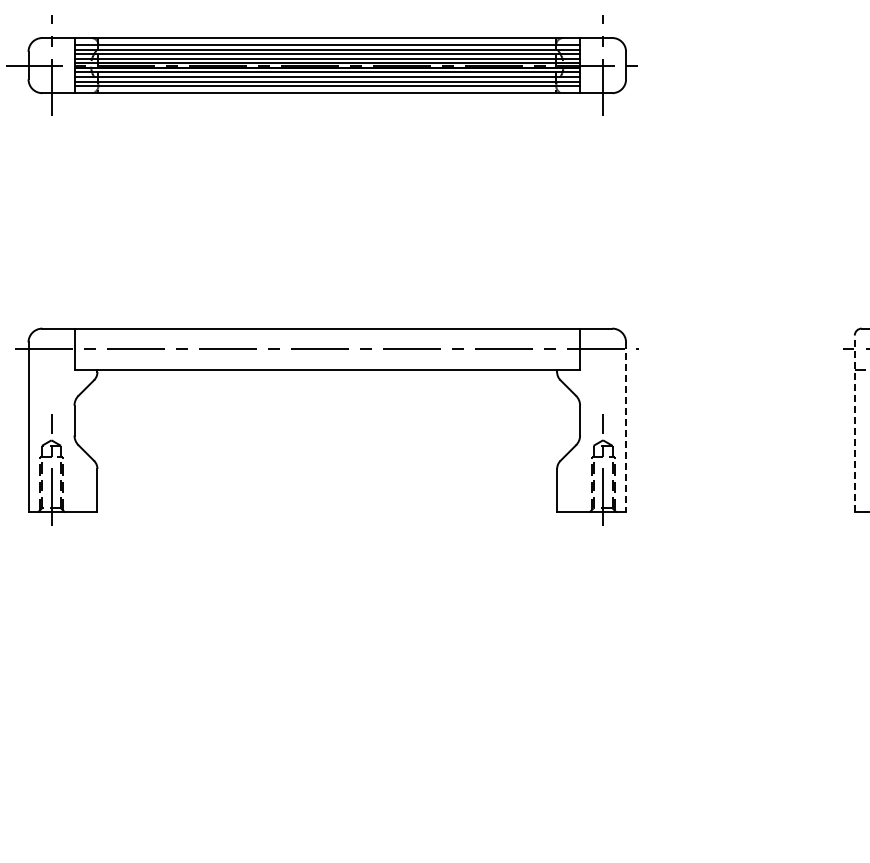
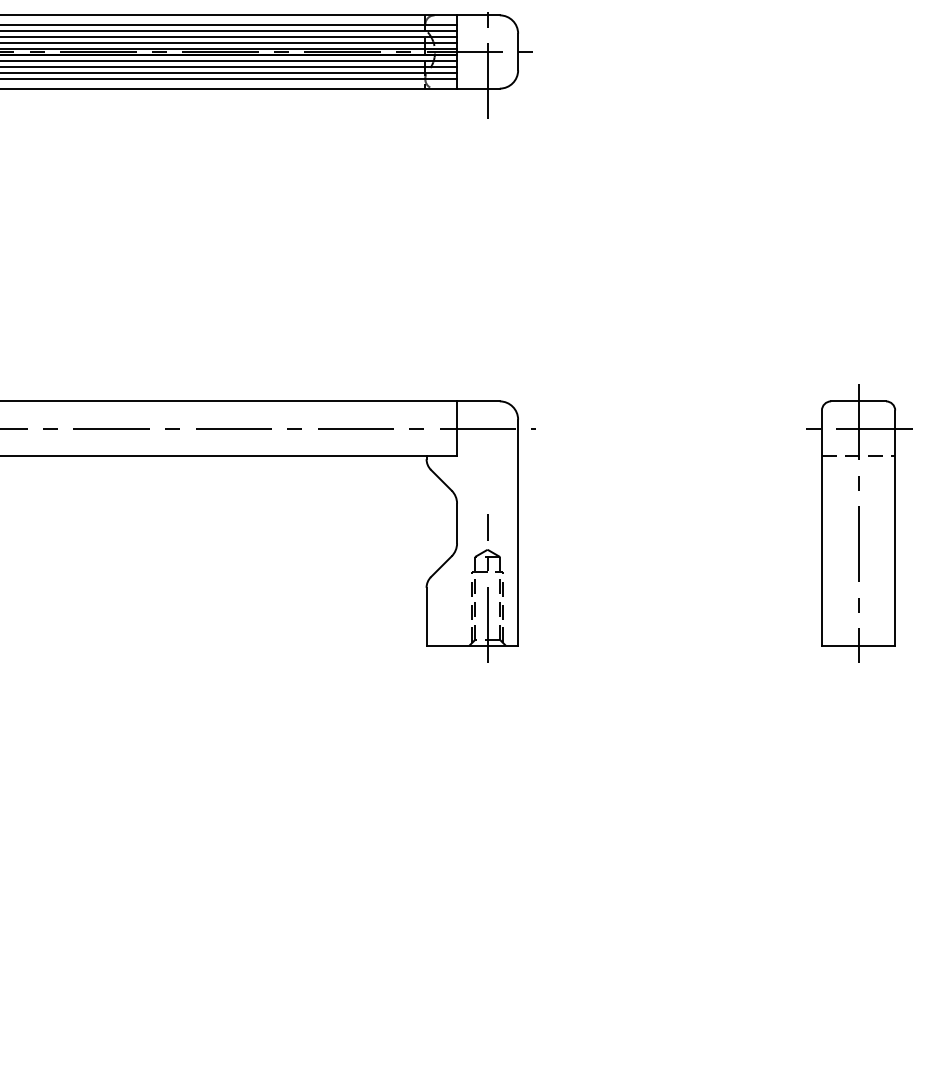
line: (854, 423) -> (821, 527), dashed -> solid
line: (626, 427) -> (518, 532), dashed -> solid

